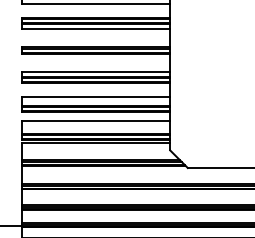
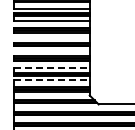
line: (95, 97) -> (51, 68), solid -> dashed
line: (95, 121) -> (51, 80), solid -> dashed

